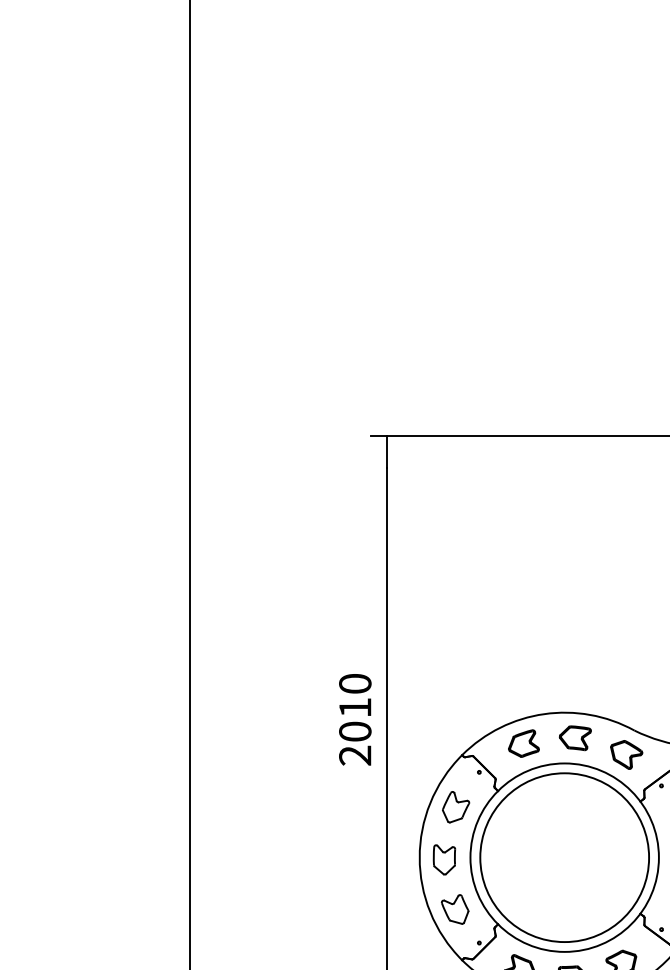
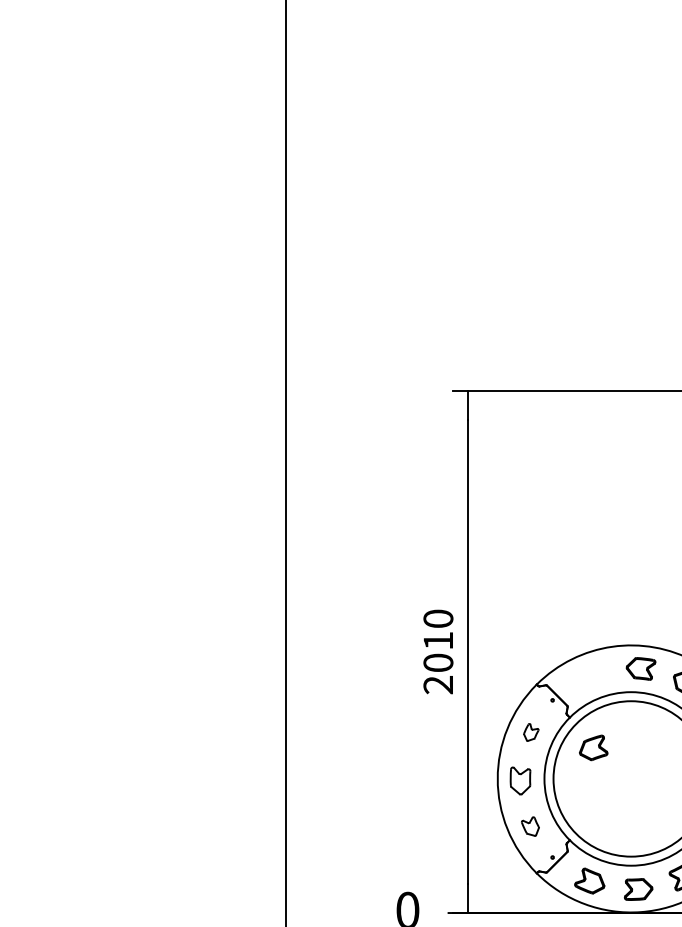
part: (523, 743) -> (593, 747), moved
part: (456, 807) -> (531, 732), size x0.6
part: (455, 909) -> (530, 826), size x0.7

